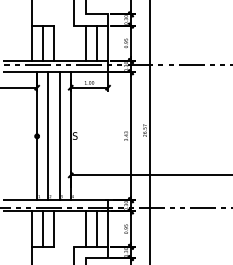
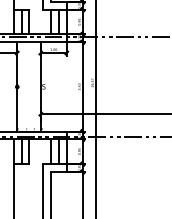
line: (48, 135) -> (25, 86), removed
line: (58, 135) -> (32, 86), removed

